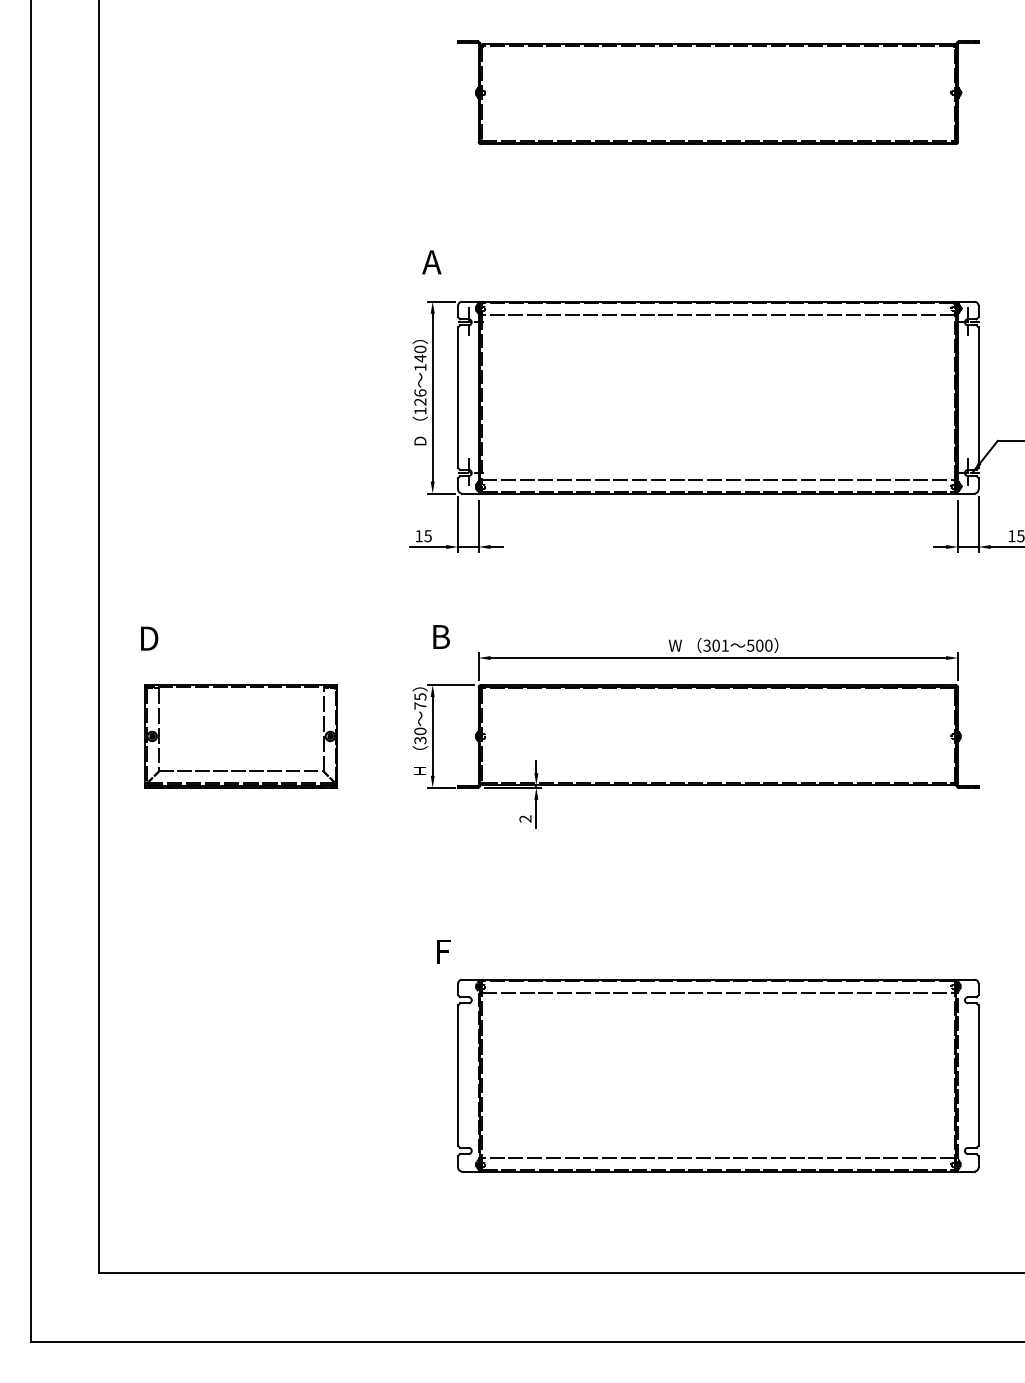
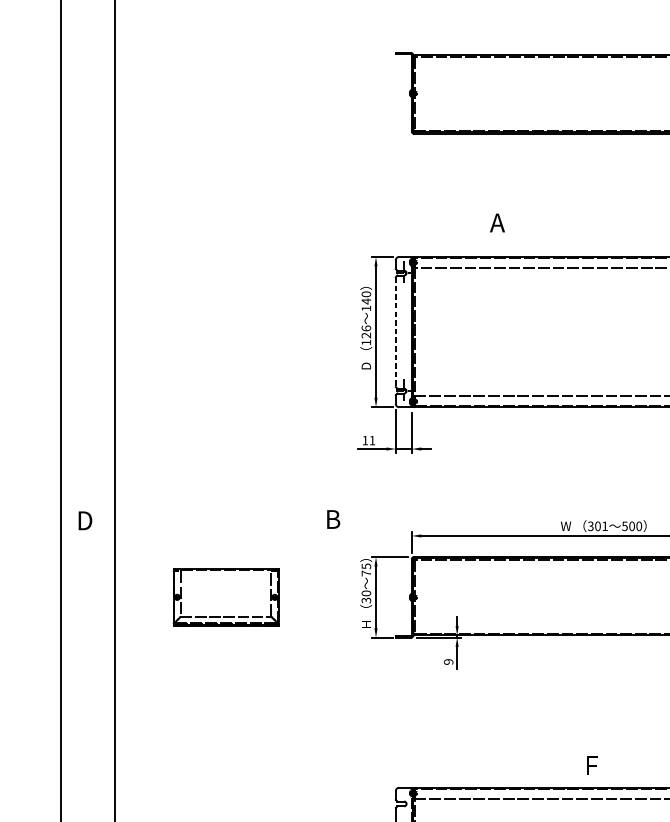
text: (431, 262) -> (497, 223), moved
line: (458, 398) -> (396, 332), solid -> dashed
text: (427, 536) -> (371, 440), 15 -> 11
text: (441, 636) -> (333, 519), moved
text: (149, 638) -> (85, 520), moved
part: (240, 736) -> (225, 597), size x0.7
text: (525, 818) -> (448, 661), 2 -> 9
text: (443, 951) -> (591, 765), moved

